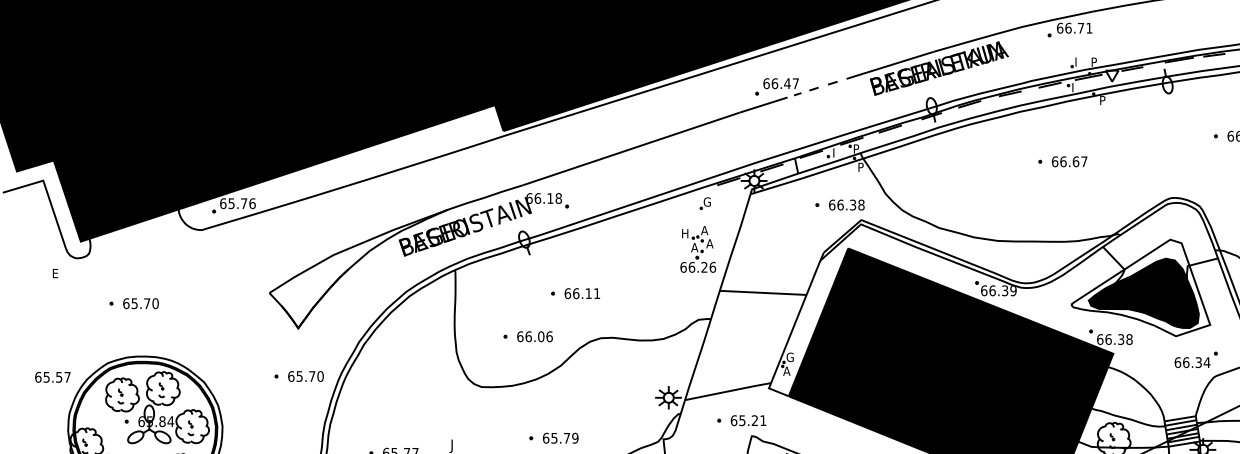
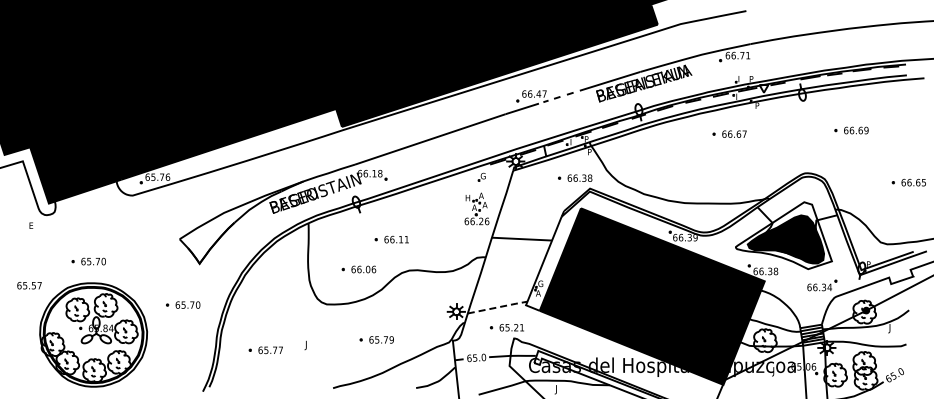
part: (1062, 160) -> (729, 133), moved
part: (133, 303) -> (88, 261), moved
part: (299, 375) -> (183, 304), moved
text: (52, 377) -> (29, 285), moved
line: (729, 391) -> (498, 307), solid -> dashed

